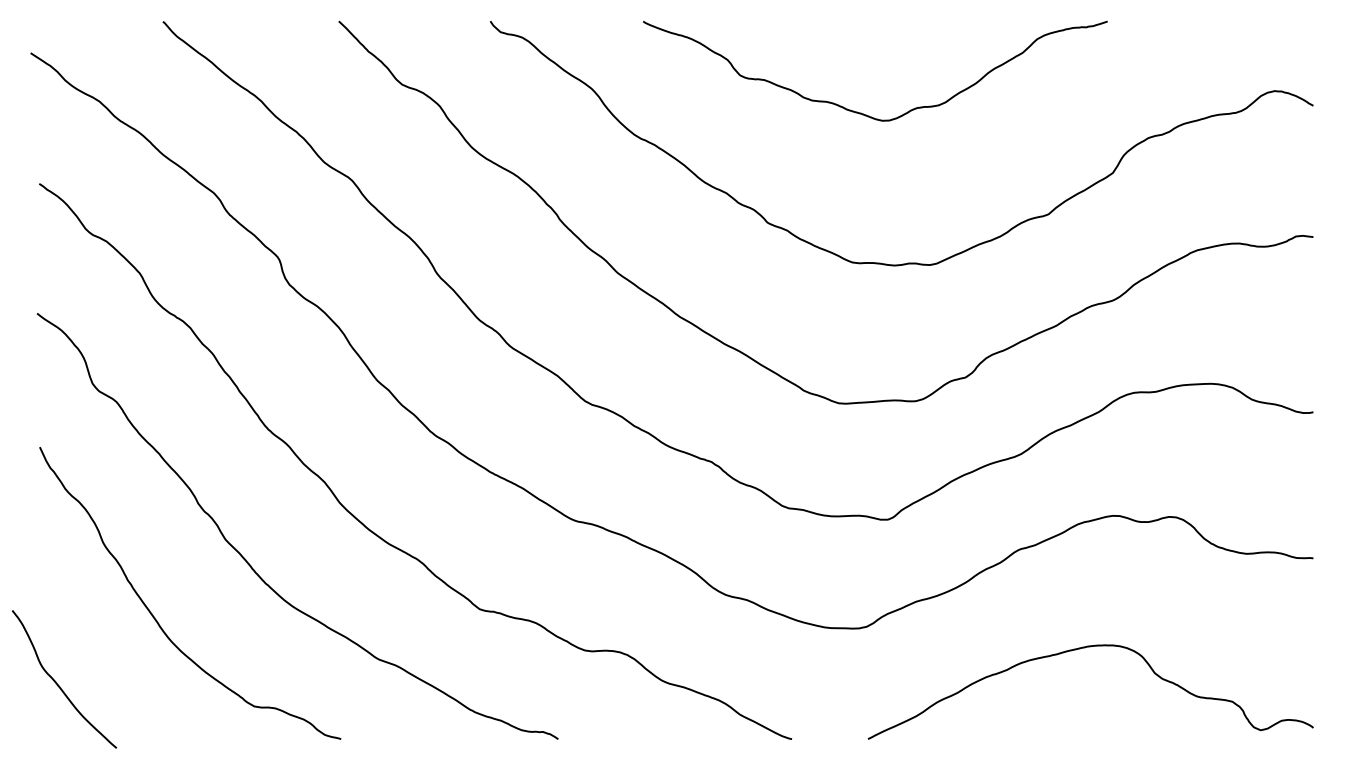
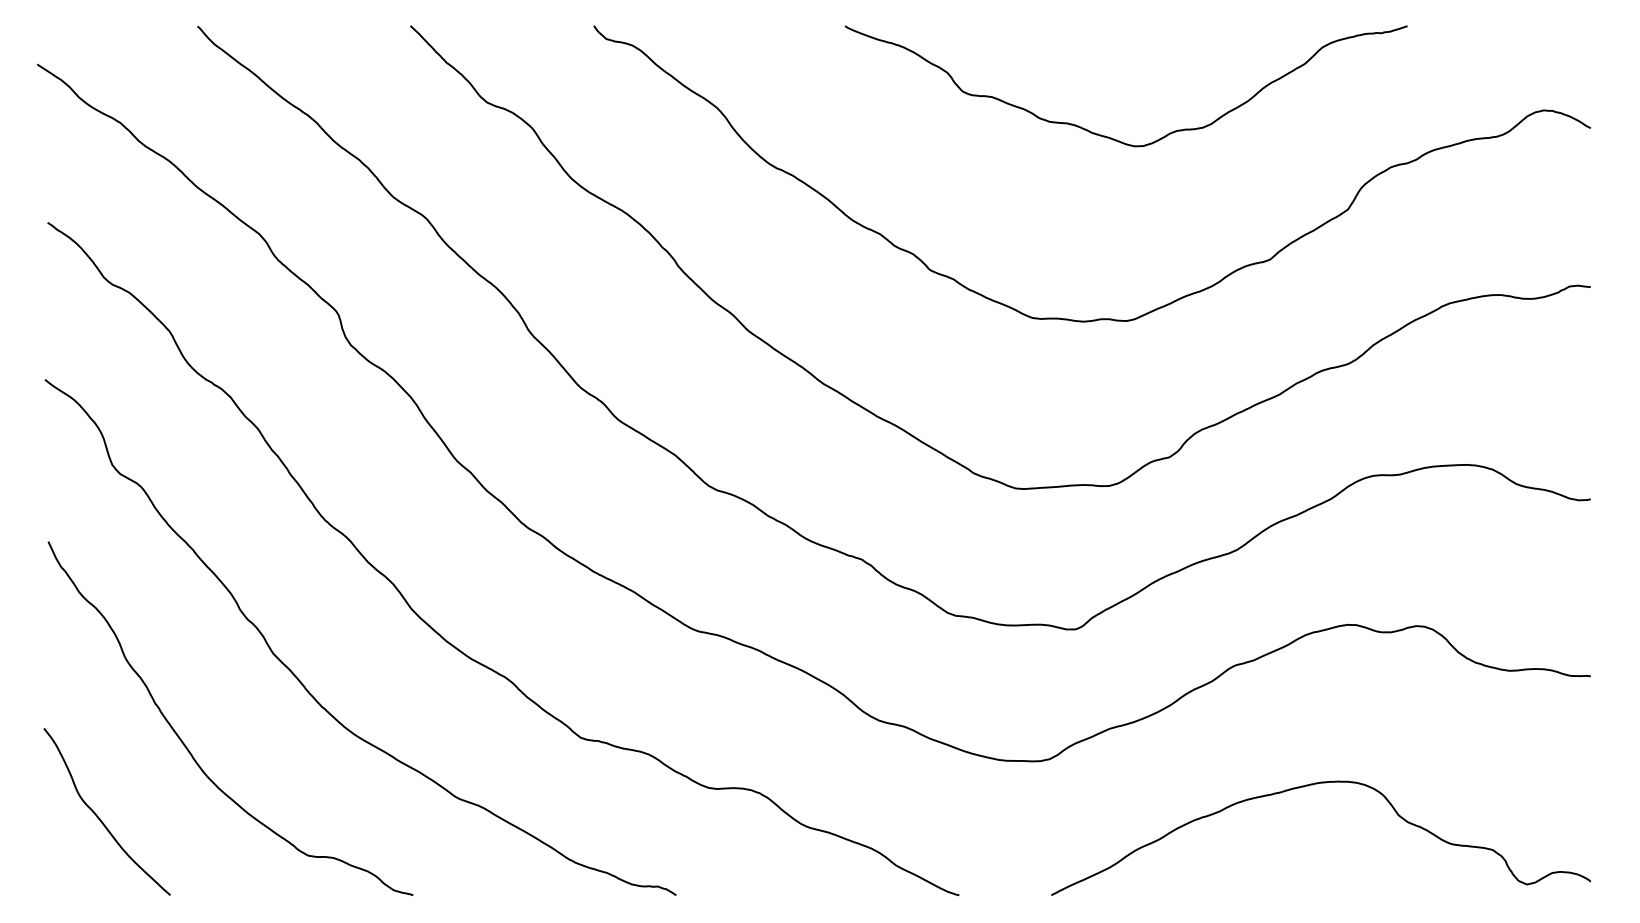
curve: (860, 112) -> (1108, 136), moved
curve: (58, 684) -> (99, 817), moved

